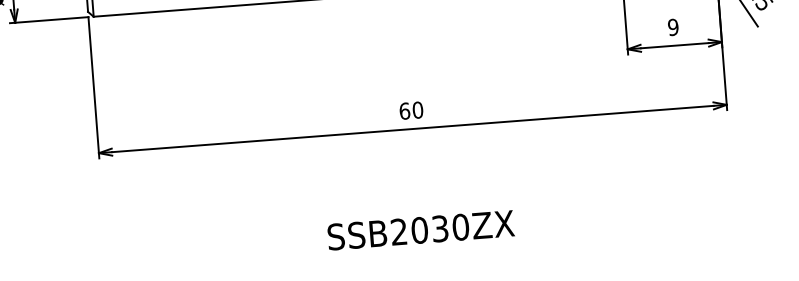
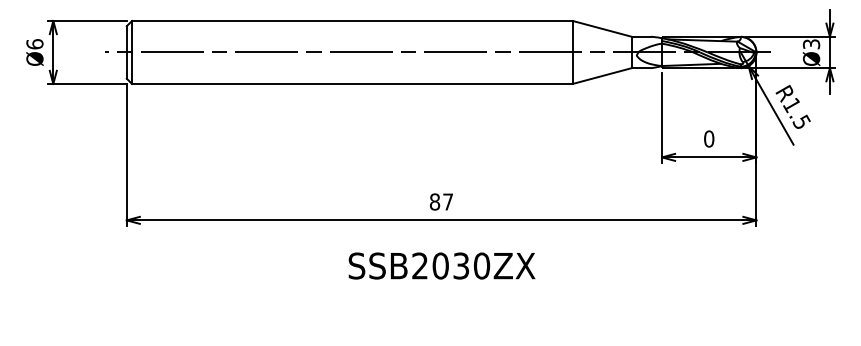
text: (673, 26) -> (709, 138), 9 -> 0
text: (411, 110) -> (441, 201), 60 -> 87
text: (420, 229) -> (441, 265), moved

